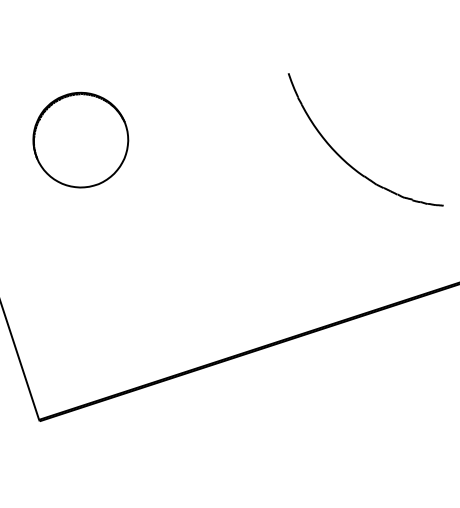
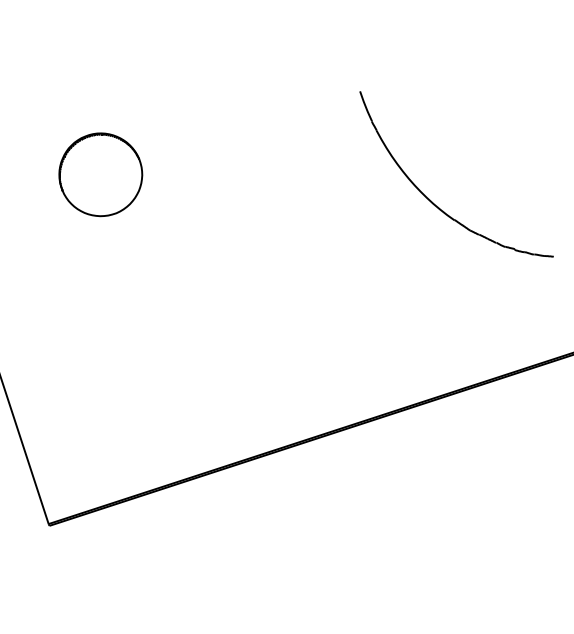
part: (80, 139) -> (100, 174), size x0.7

